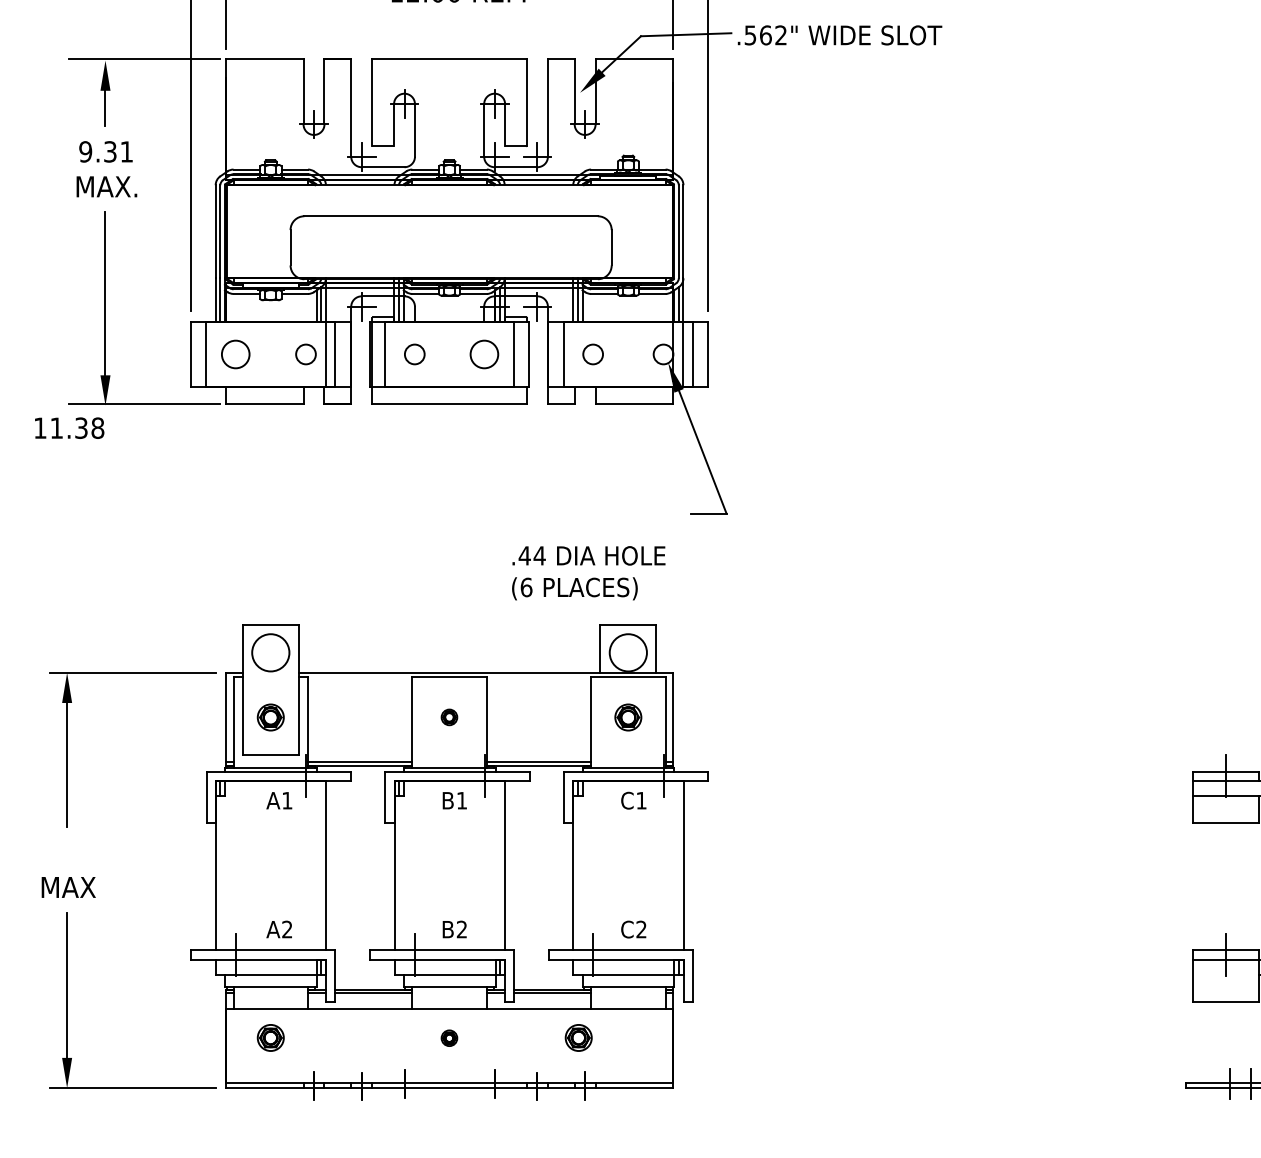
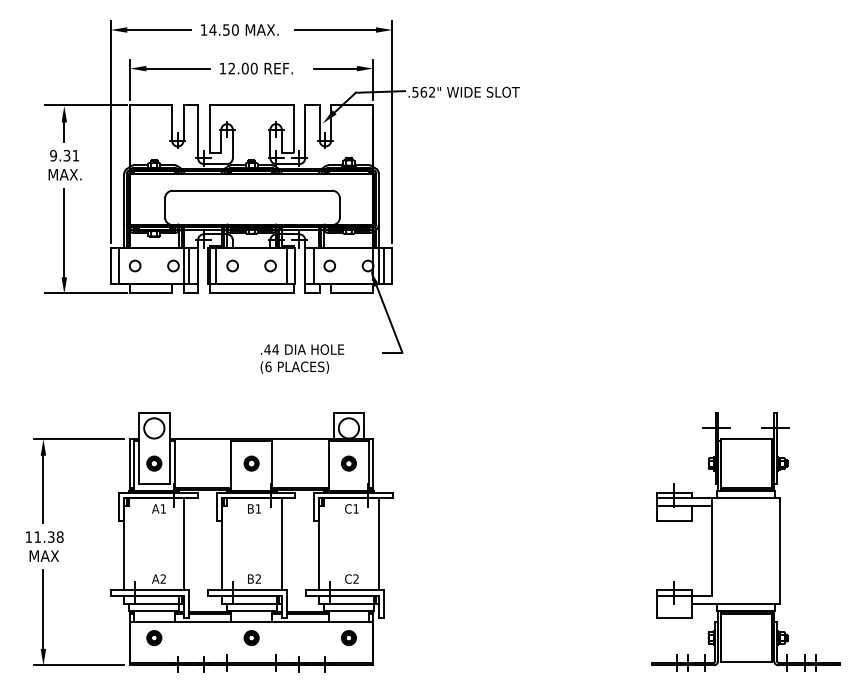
circle: (234, 353) -> (134, 265), size x0.71
part: (484, 353) -> (270, 265), size x0.71
text: (69, 427) -> (44, 536), moved
text: (588, 572) -> (302, 358), moved
part: (449, 717) -> (251, 463), size x1.67
part: (577, 1036) -> (348, 637), moved
part: (449, 1038) -> (251, 638), size x1.67

